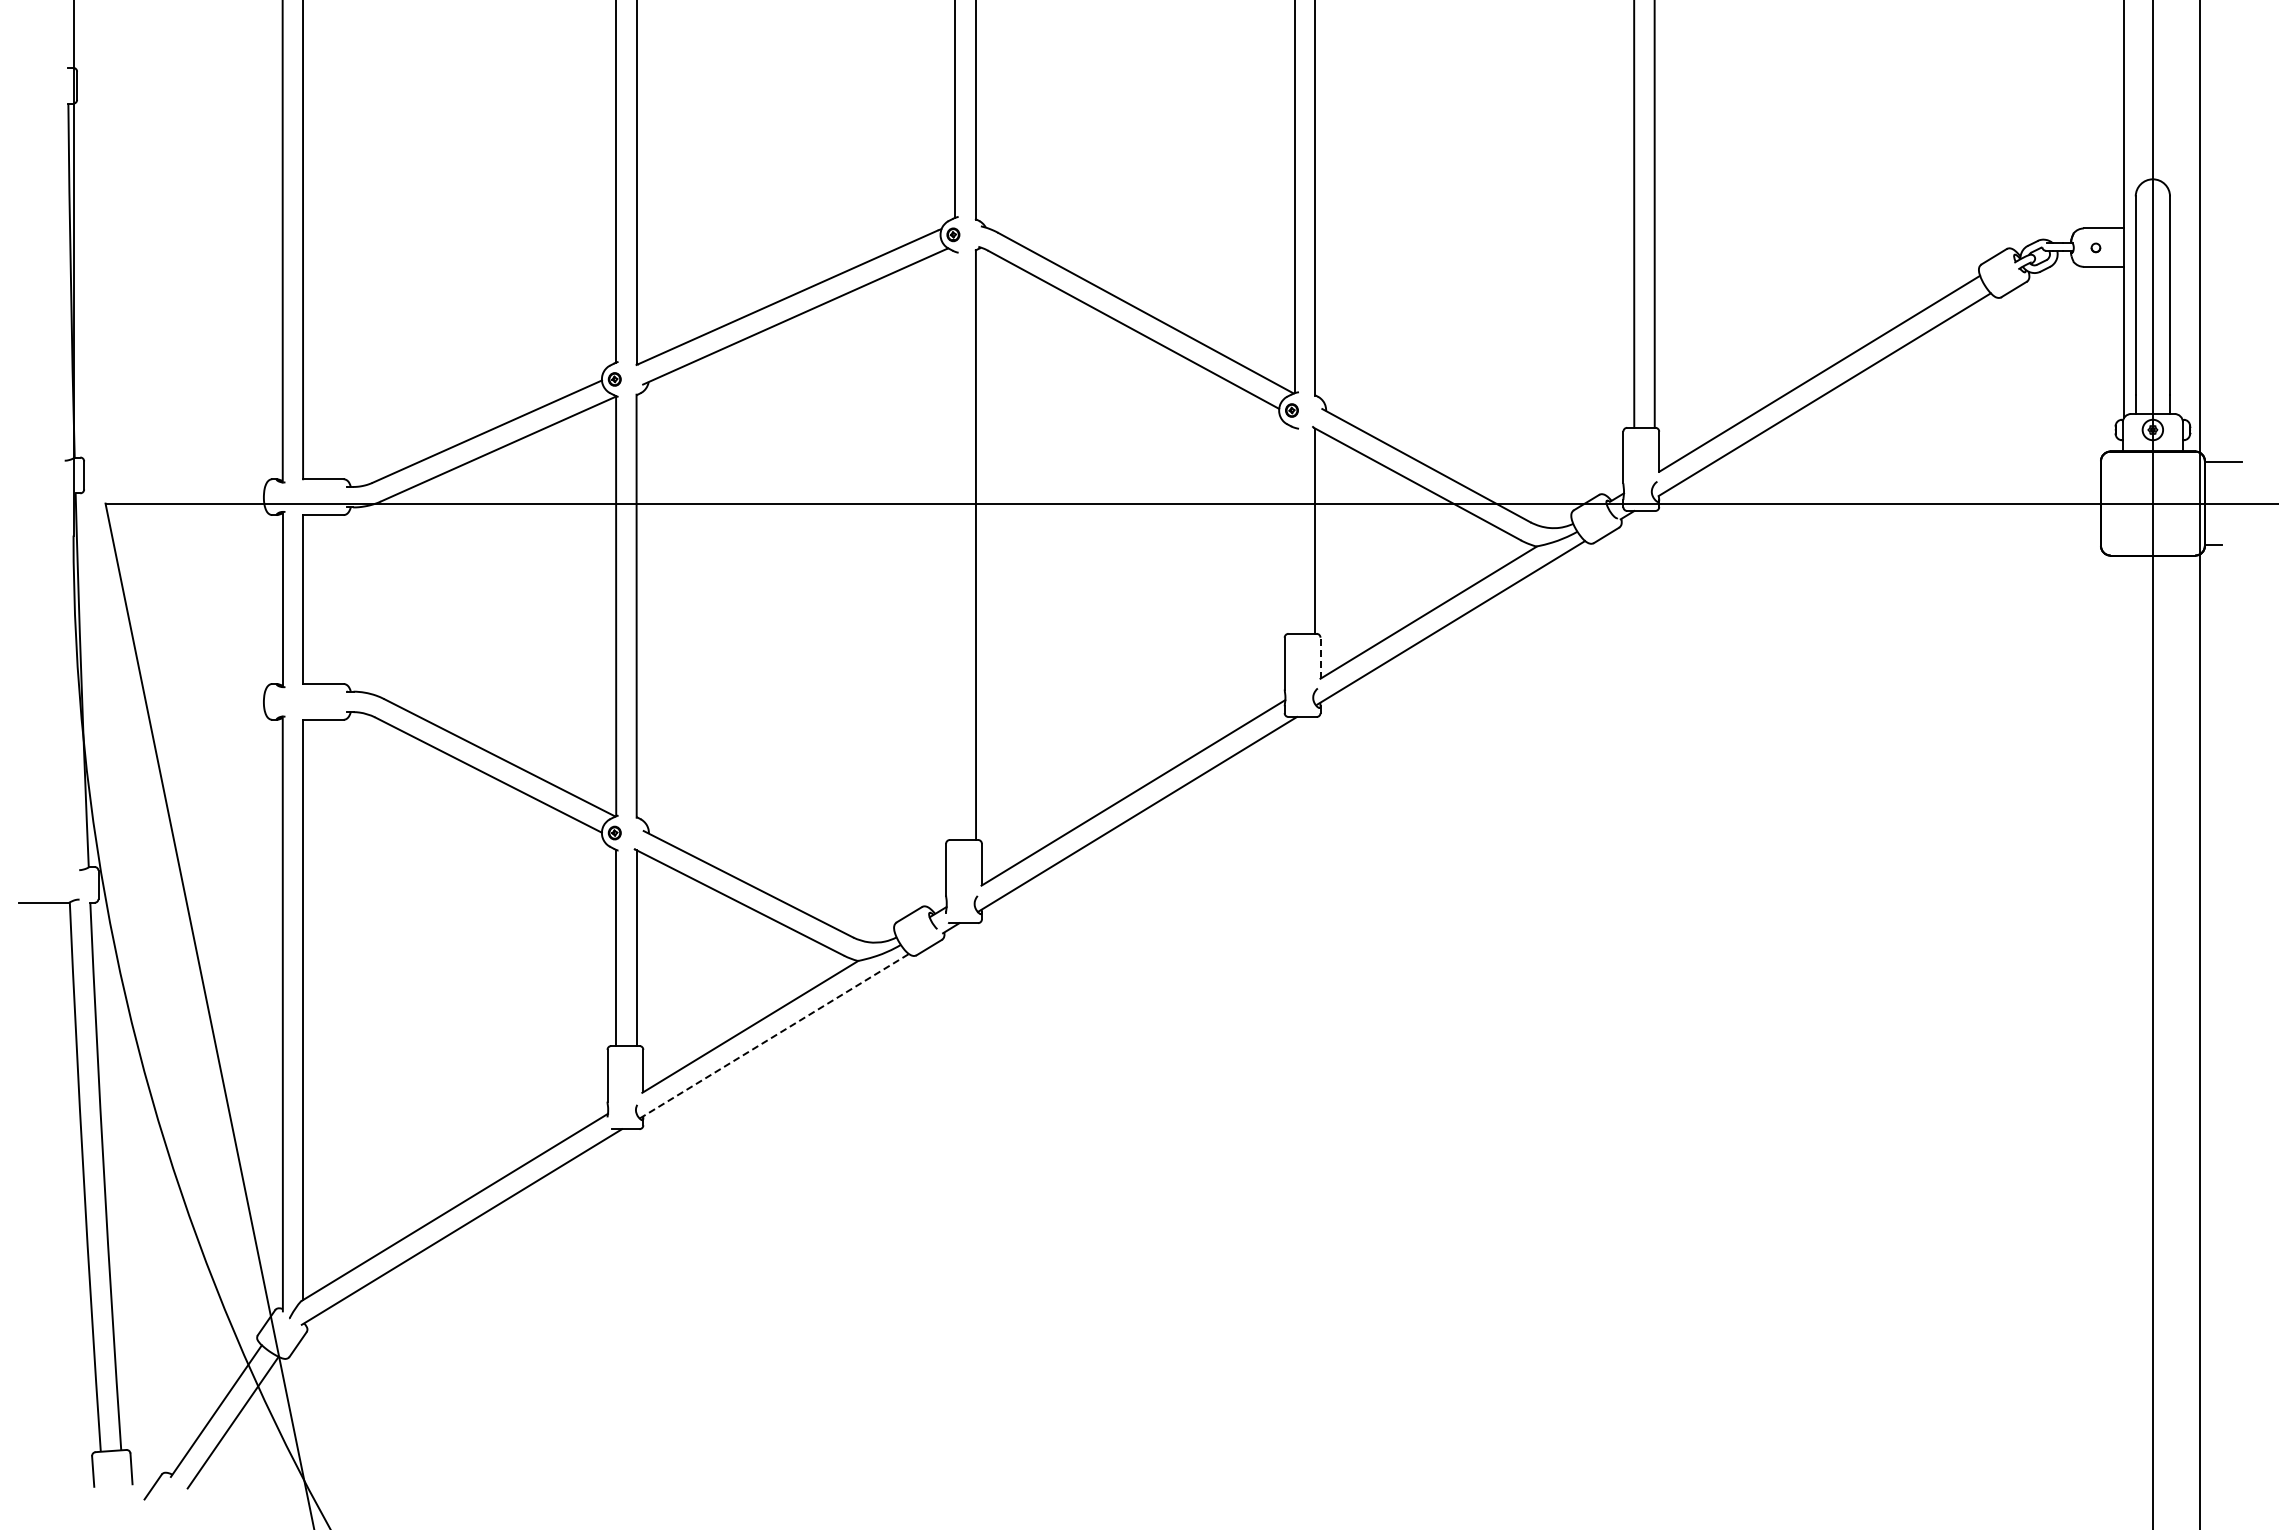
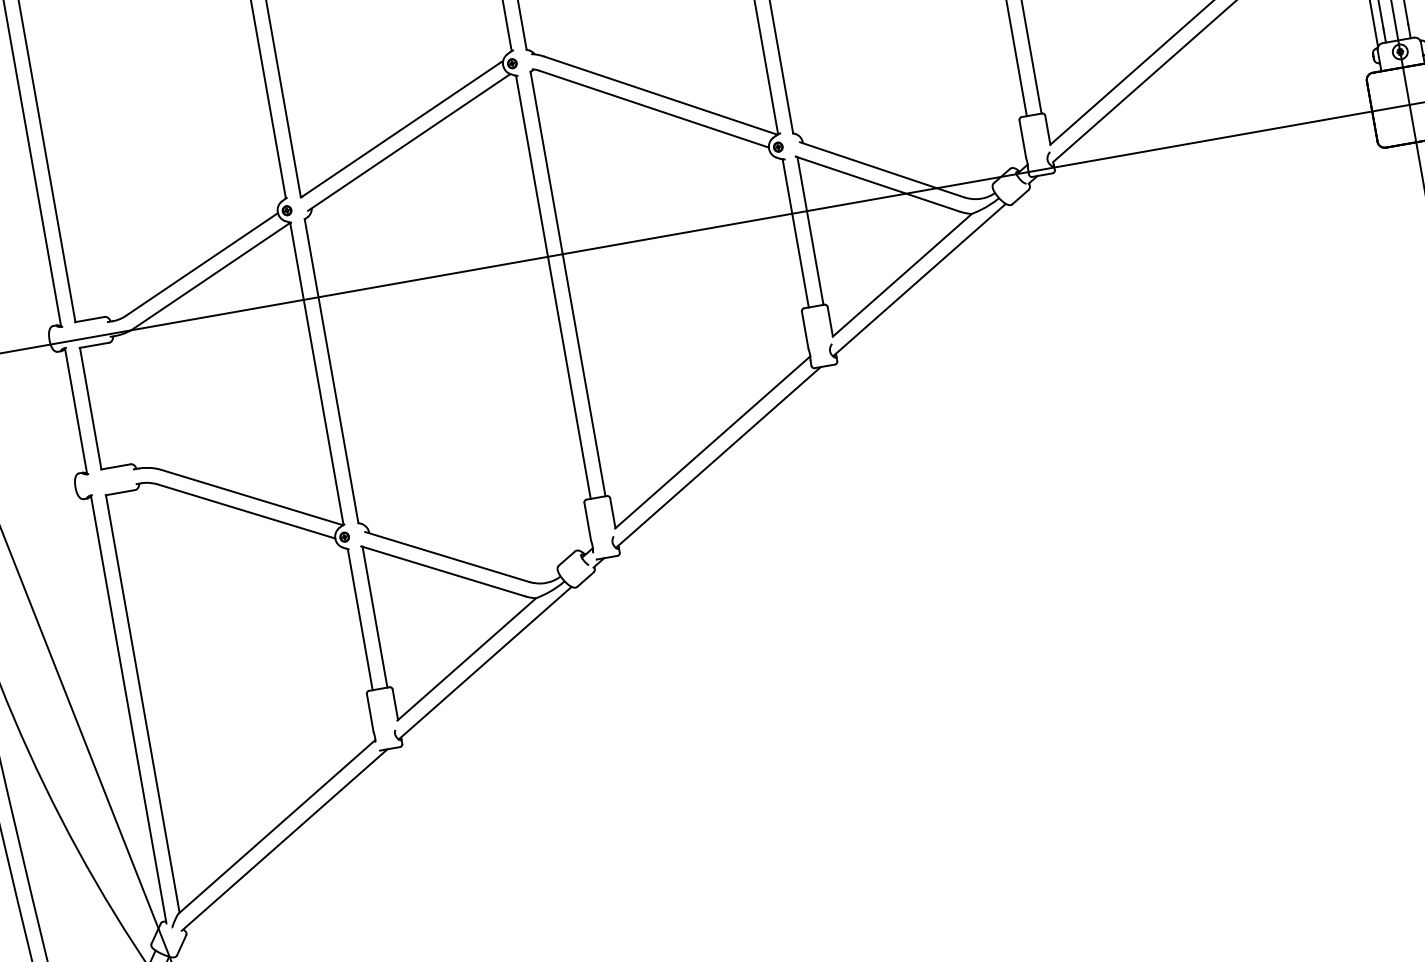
line: (1294, 530) -> (795, 233), added
line: (955, 545) -> (553, 287), added
line: (1320, 657) -> (830, 321), dashed -> solid
line: (774, 1036) -> (485, 663), dashed -> solid

